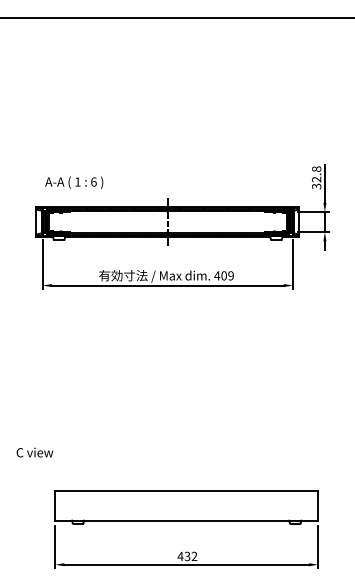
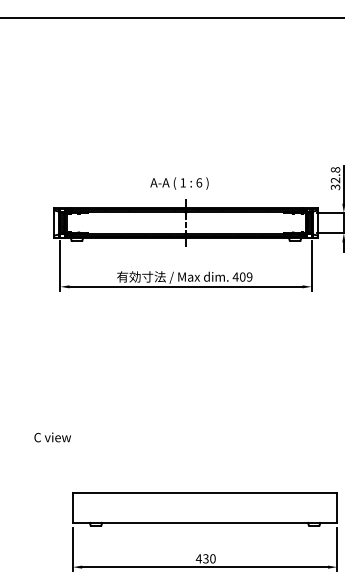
text: (74, 182) -> (179, 183), moved
text: (34, 452) -> (52, 437), moved
text: (194, 556) -> (212, 558), 432 -> 430

